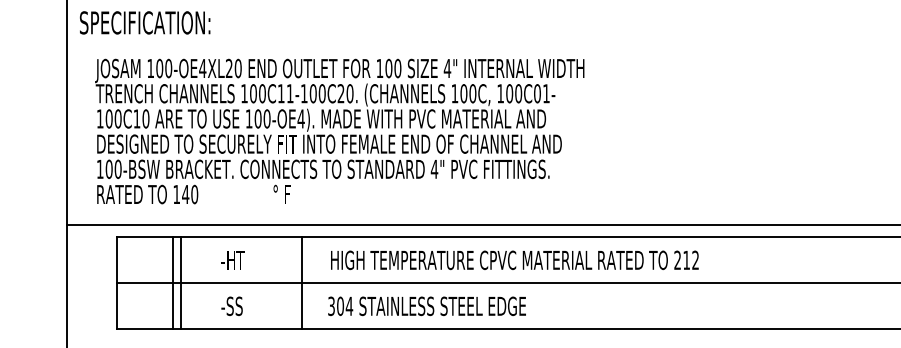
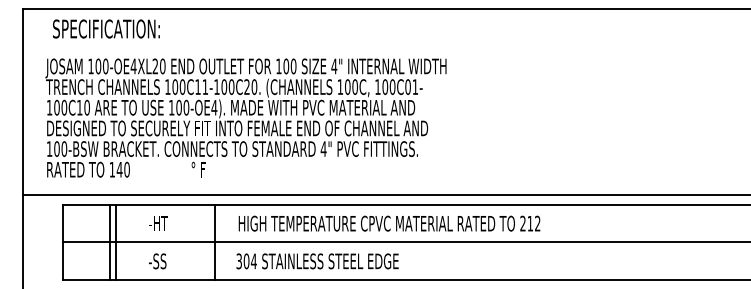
text: (145, 22) -> (106, 28), moved

